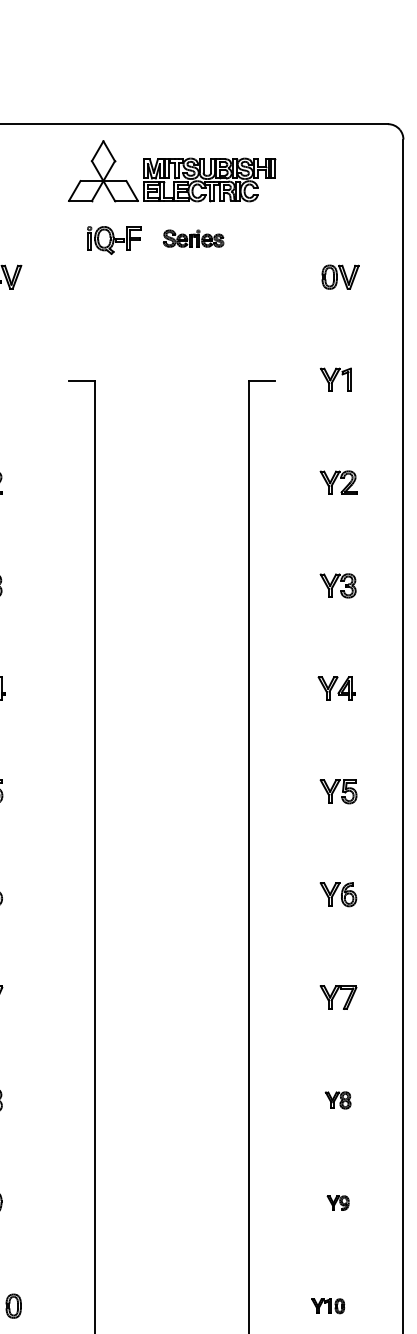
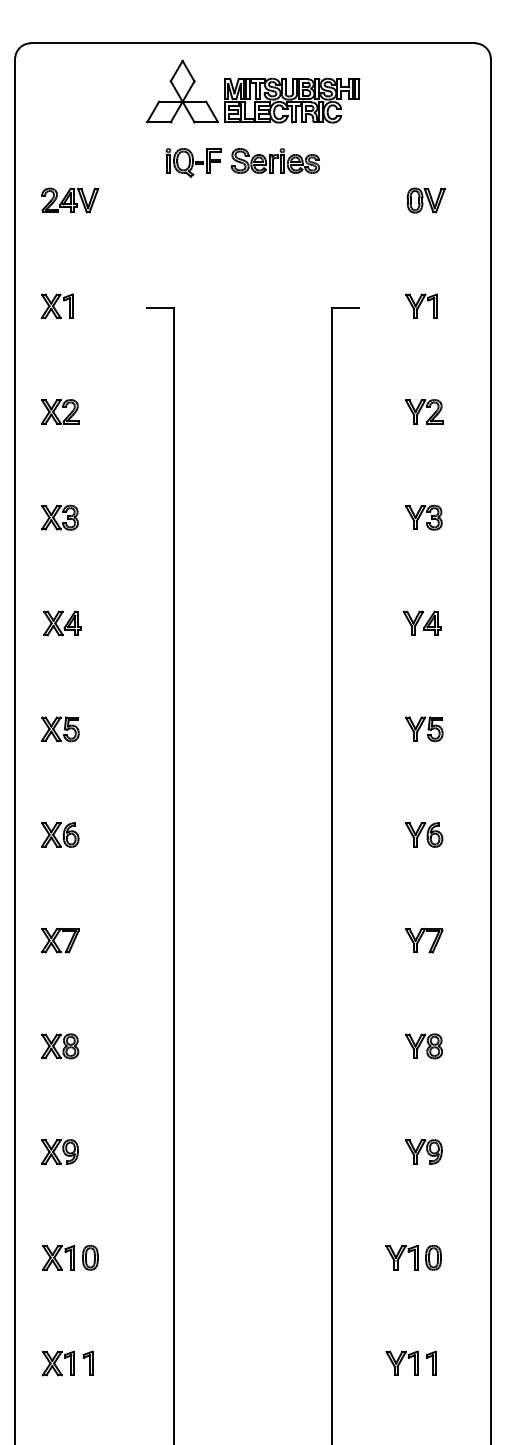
part: (192, 238) -> (274, 160), size x1.43
part: (337, 1100) -> (423, 1046), size x1.43
part: (337, 1202) -> (423, 1151), size x1.67
part: (328, 1305) -> (413, 1257), size x1.67

